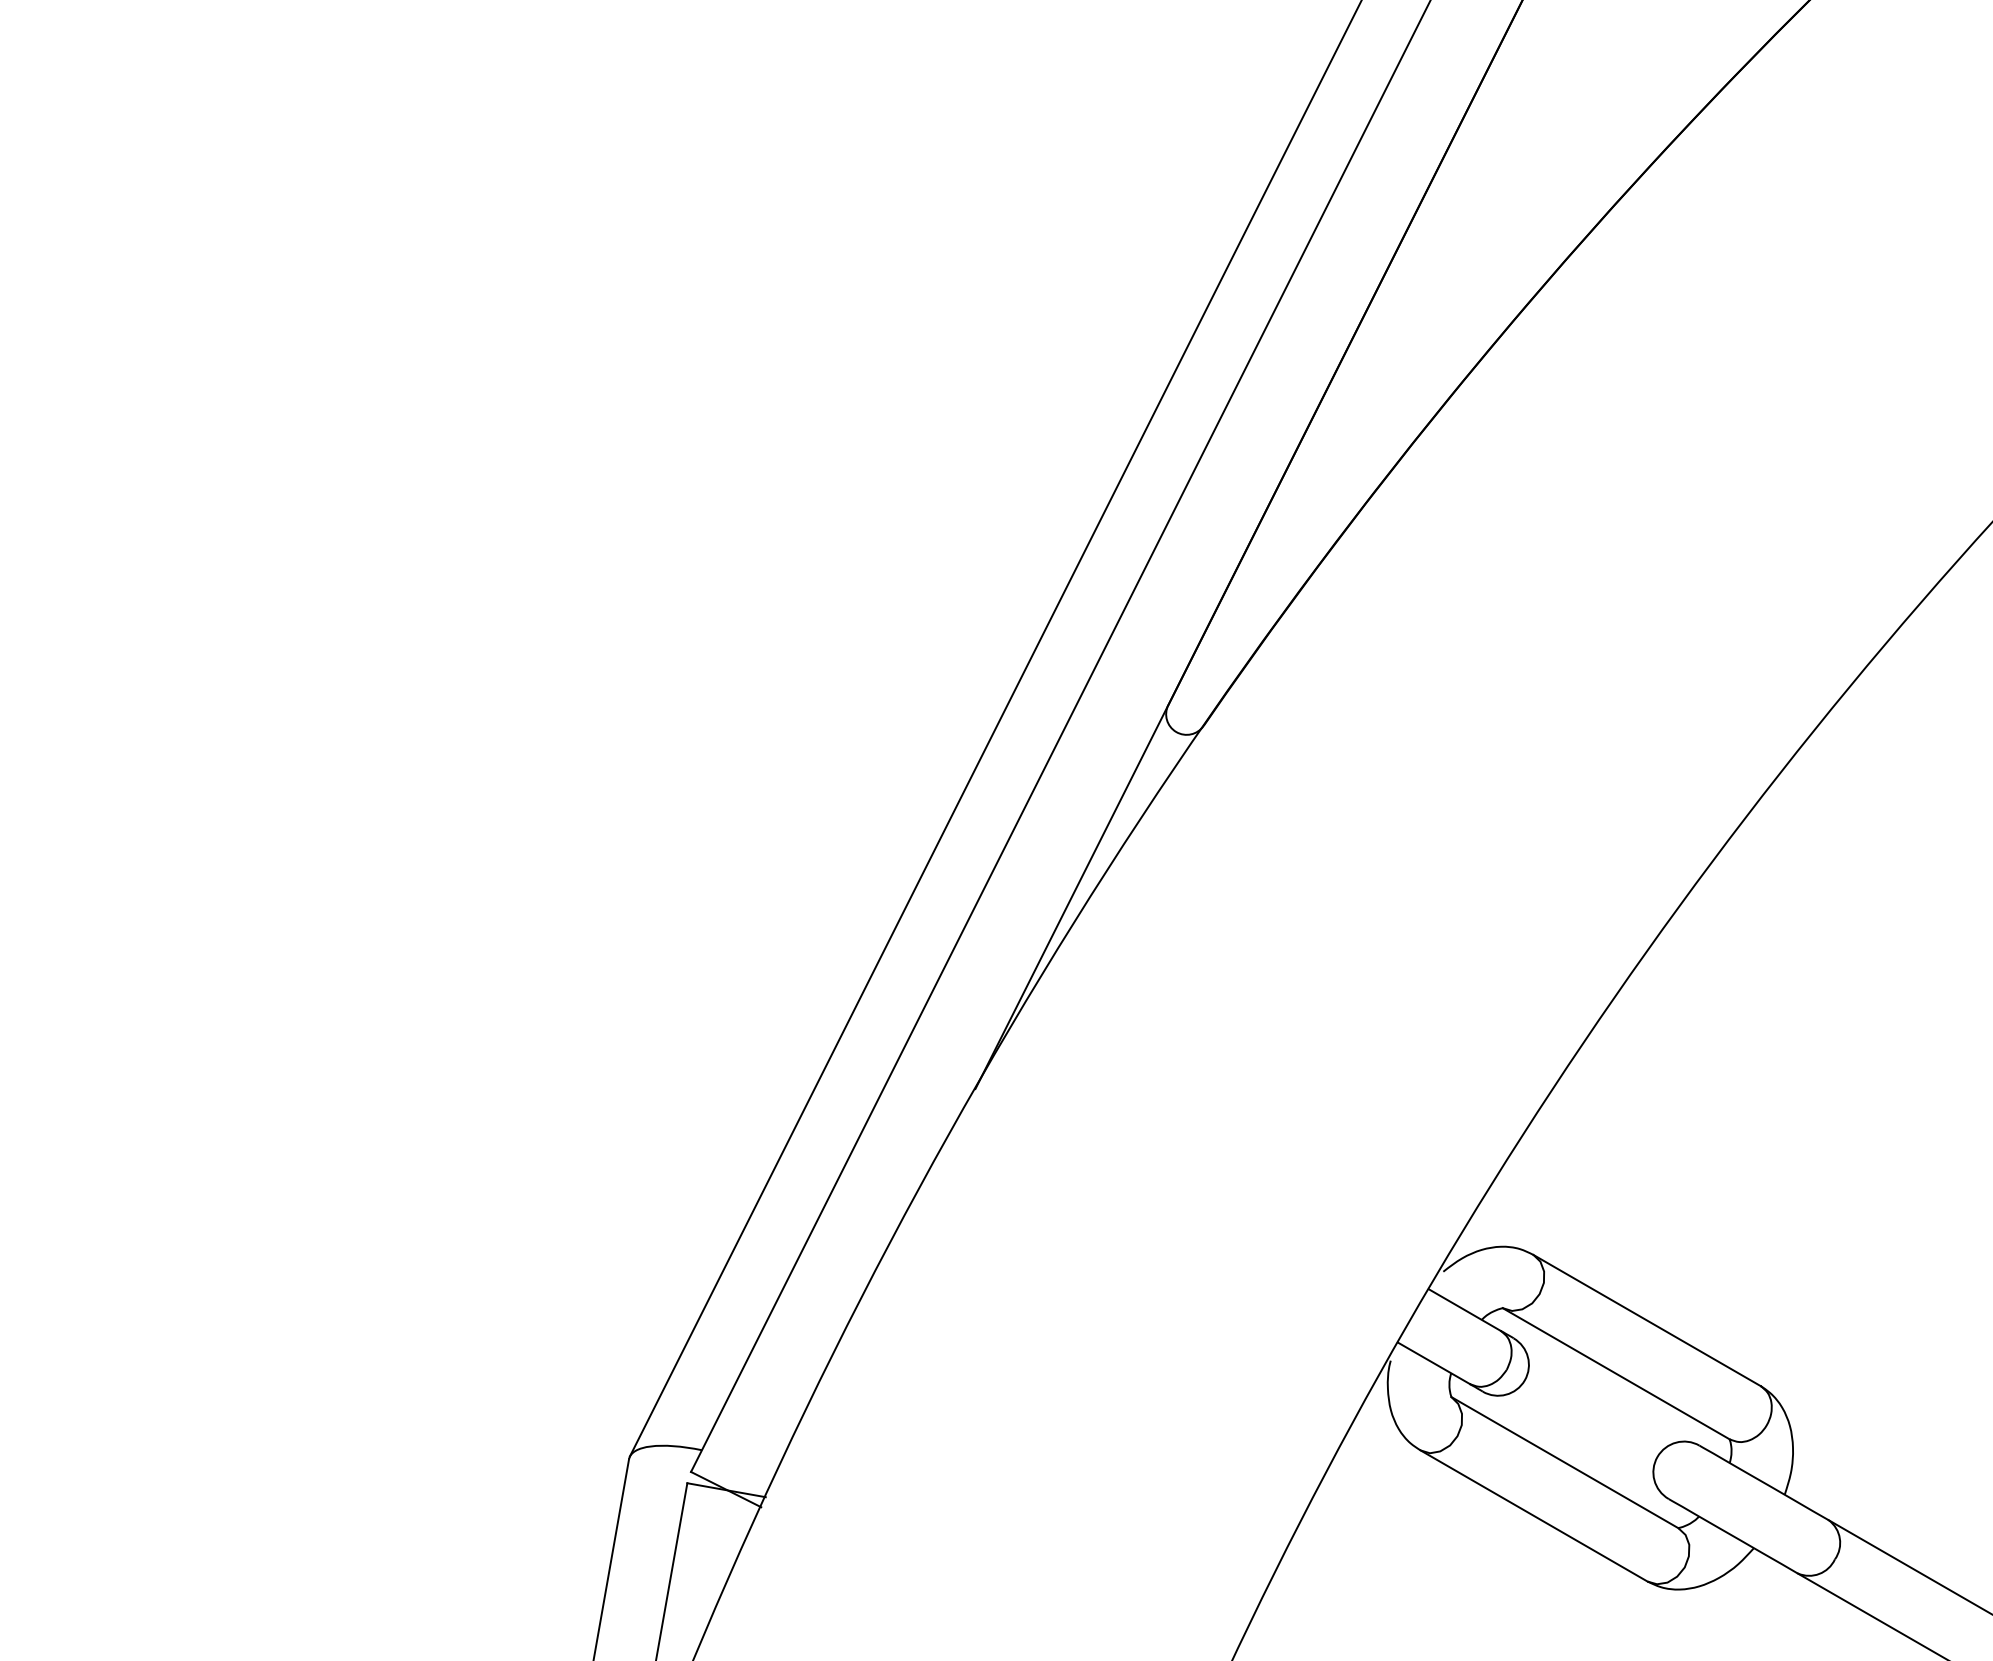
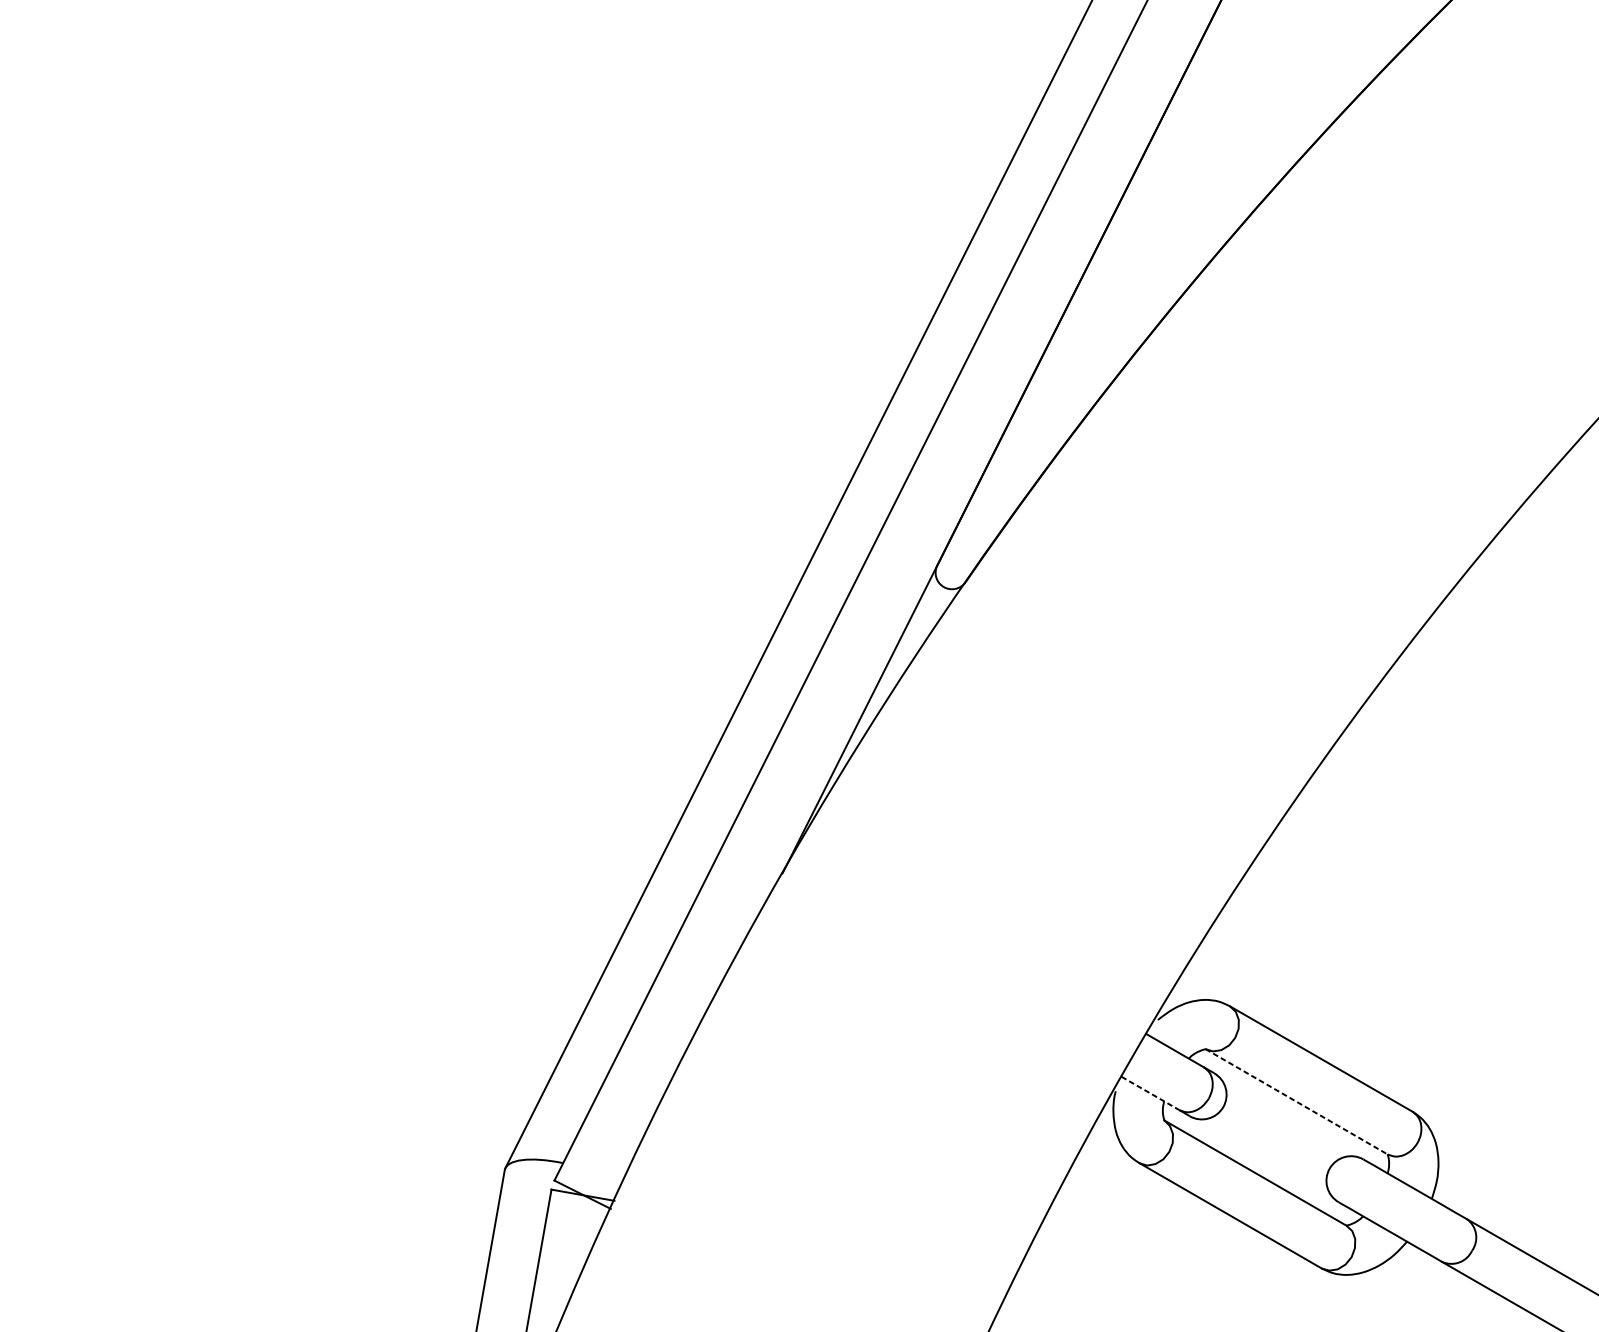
line: (1434, 1363) -> (1150, 1093), solid -> dashed
line: (1616, 1374) -> (1296, 1102), solid -> dashed

